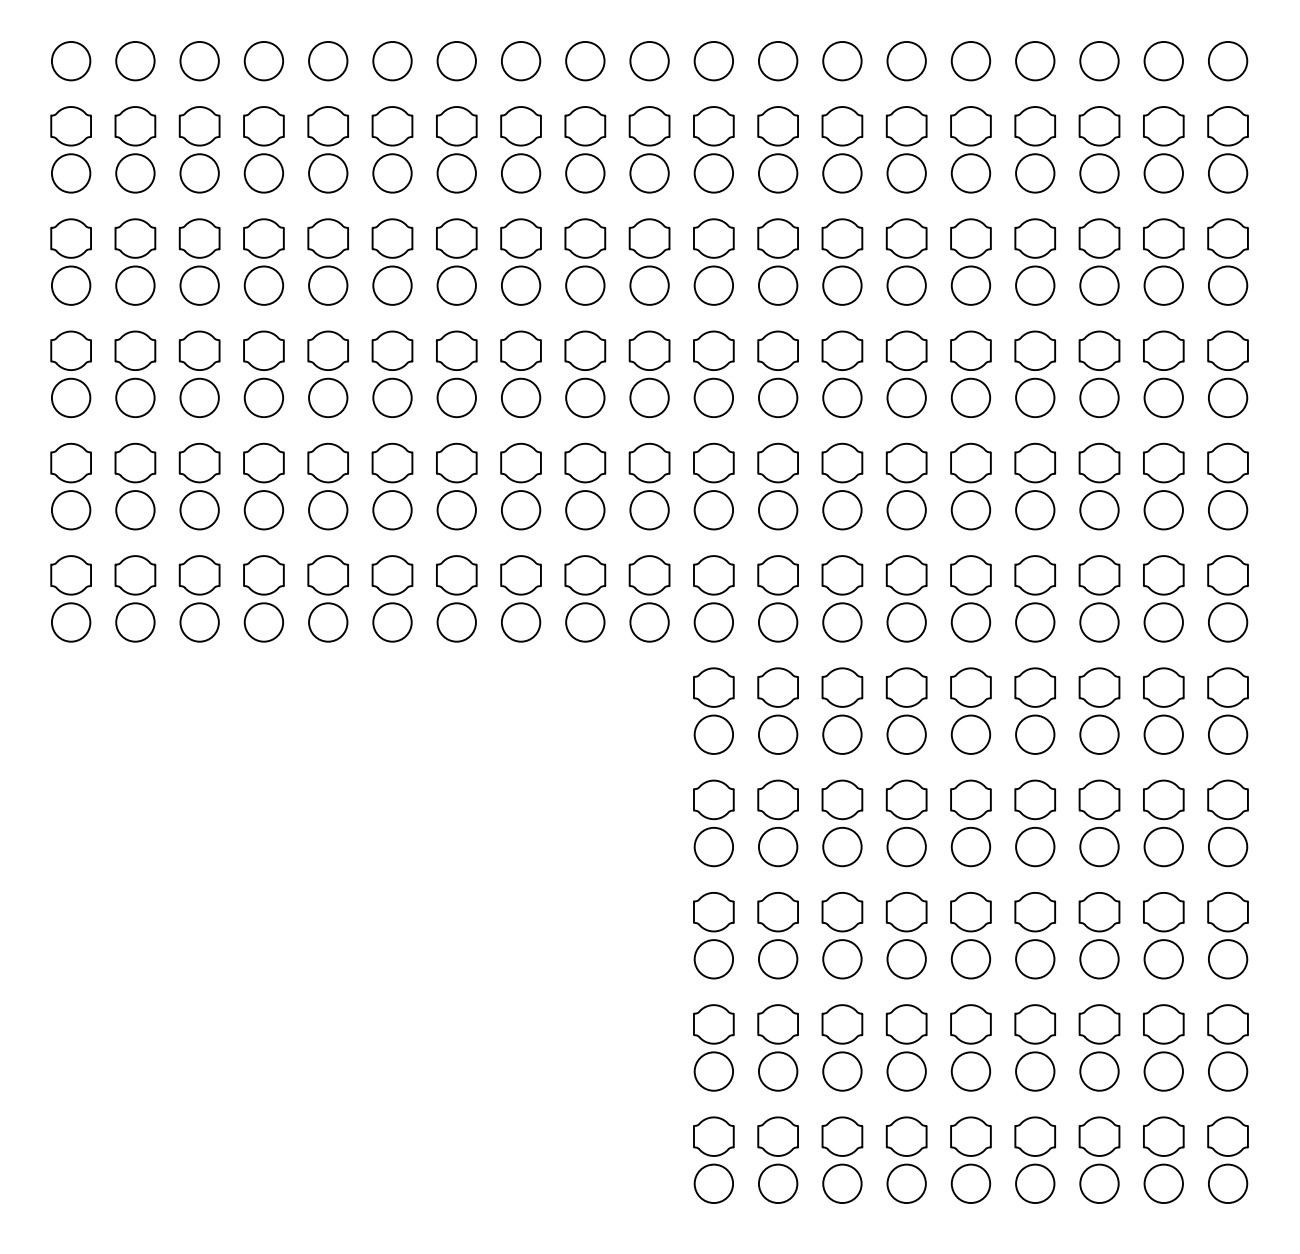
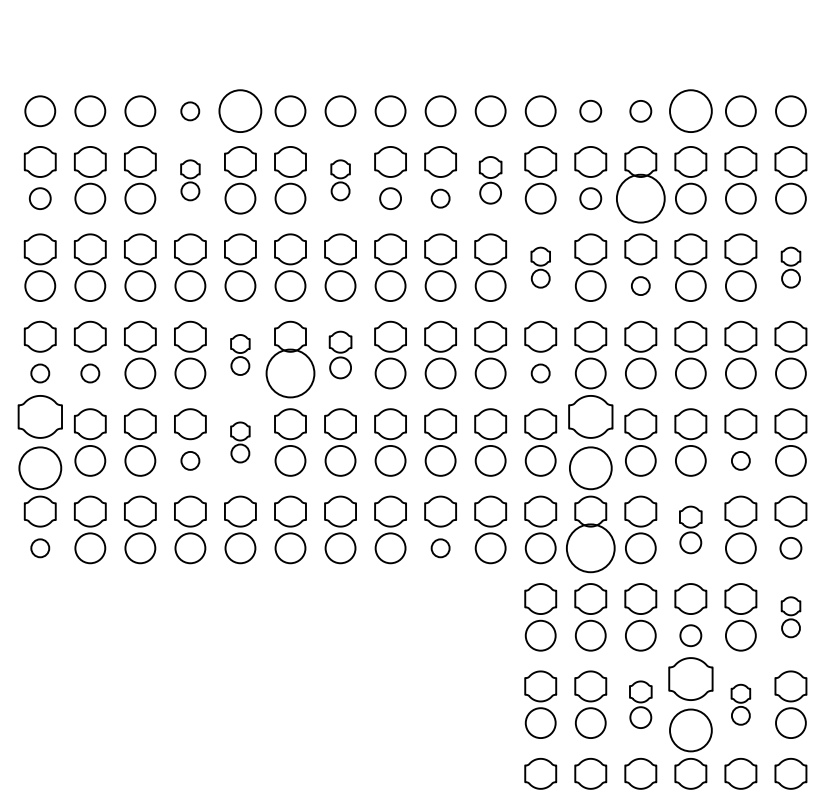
circle: (777, 60) -> (590, 110), size x0.7
circle: (263, 61) -> (190, 111), size x0.6
circle: (328, 61) -> (240, 111), size x1.4
circle: (842, 61) -> (640, 111), size x0.7
circle: (906, 61) -> (690, 111), size x1.4
part: (263, 149) -> (190, 180), size x0.6
part: (456, 149) -> (340, 180), size x0.6
part: (649, 149) -> (490, 180), size x0.7
circle: (70, 173) -> (39, 198), size x0.7
circle: (520, 173) -> (390, 198), size x0.7
circle: (585, 173) -> (440, 198), size x0.6
circle: (777, 173) -> (590, 198), size x0.7
circle: (842, 173) -> (640, 198), size x1.6
part: (713, 261) -> (540, 267), size x0.6
part: (1035, 261) -> (791, 267), size x0.6
circle: (842, 285) -> (640, 285), size x0.6
part: (327, 373) -> (239, 354), size x0.6
part: (456, 373) -> (340, 354), size x0.7
circle: (70, 397) -> (39, 373), size x0.6
circle: (135, 397) -> (90, 373), size x0.6
circle: (392, 397) -> (290, 373), size x1.6
circle: (713, 397) -> (540, 373), size x0.6
part: (70, 486) -> (39, 442), size x1.4
part: (327, 486) -> (239, 442), size x0.6
part: (777, 486) -> (590, 442), size x1.4
circle: (263, 510) -> (190, 461), size x0.6
circle: (970, 510) -> (740, 461), size x0.6
part: (906, 598) -> (690, 529), size x0.7
circle: (70, 622) -> (39, 548), size x0.6
circle: (585, 622) -> (440, 548), size x0.6
circle: (777, 622) -> (590, 548), size x1.6
circle: (1035, 622) -> (791, 548), size x0.7
part: (1035, 710) -> (791, 616), size x0.6
circle: (906, 734) -> (690, 635), size x0.7
part: (842, 823) -> (640, 704), size x0.7
part: (906, 823) -> (690, 704), size x1.4
part: (970, 823) -> (740, 704), size x0.6

